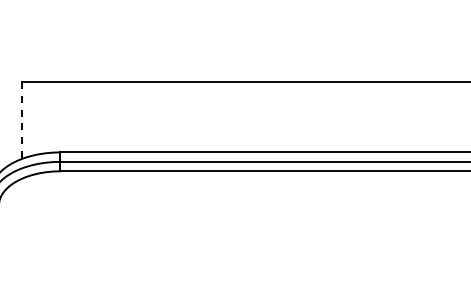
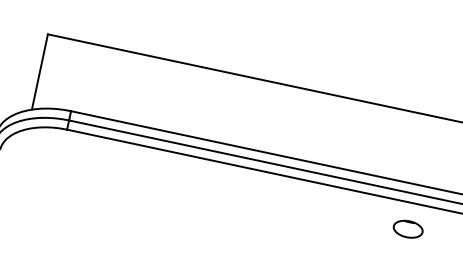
line: (21, 121) -> (39, 72), dashed -> solid
part: (414, 197) -> (408, 228), added

